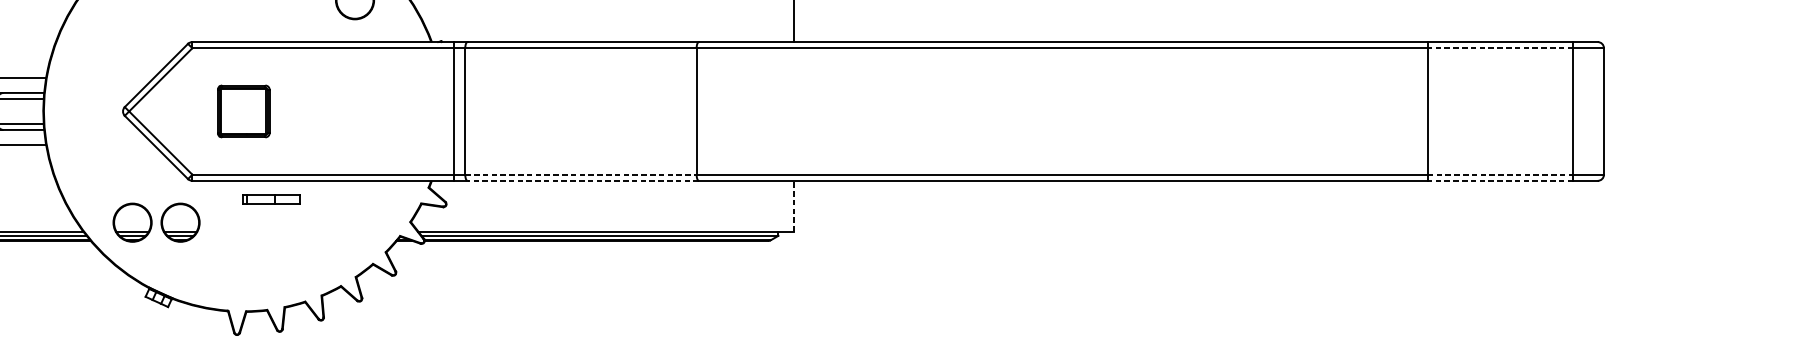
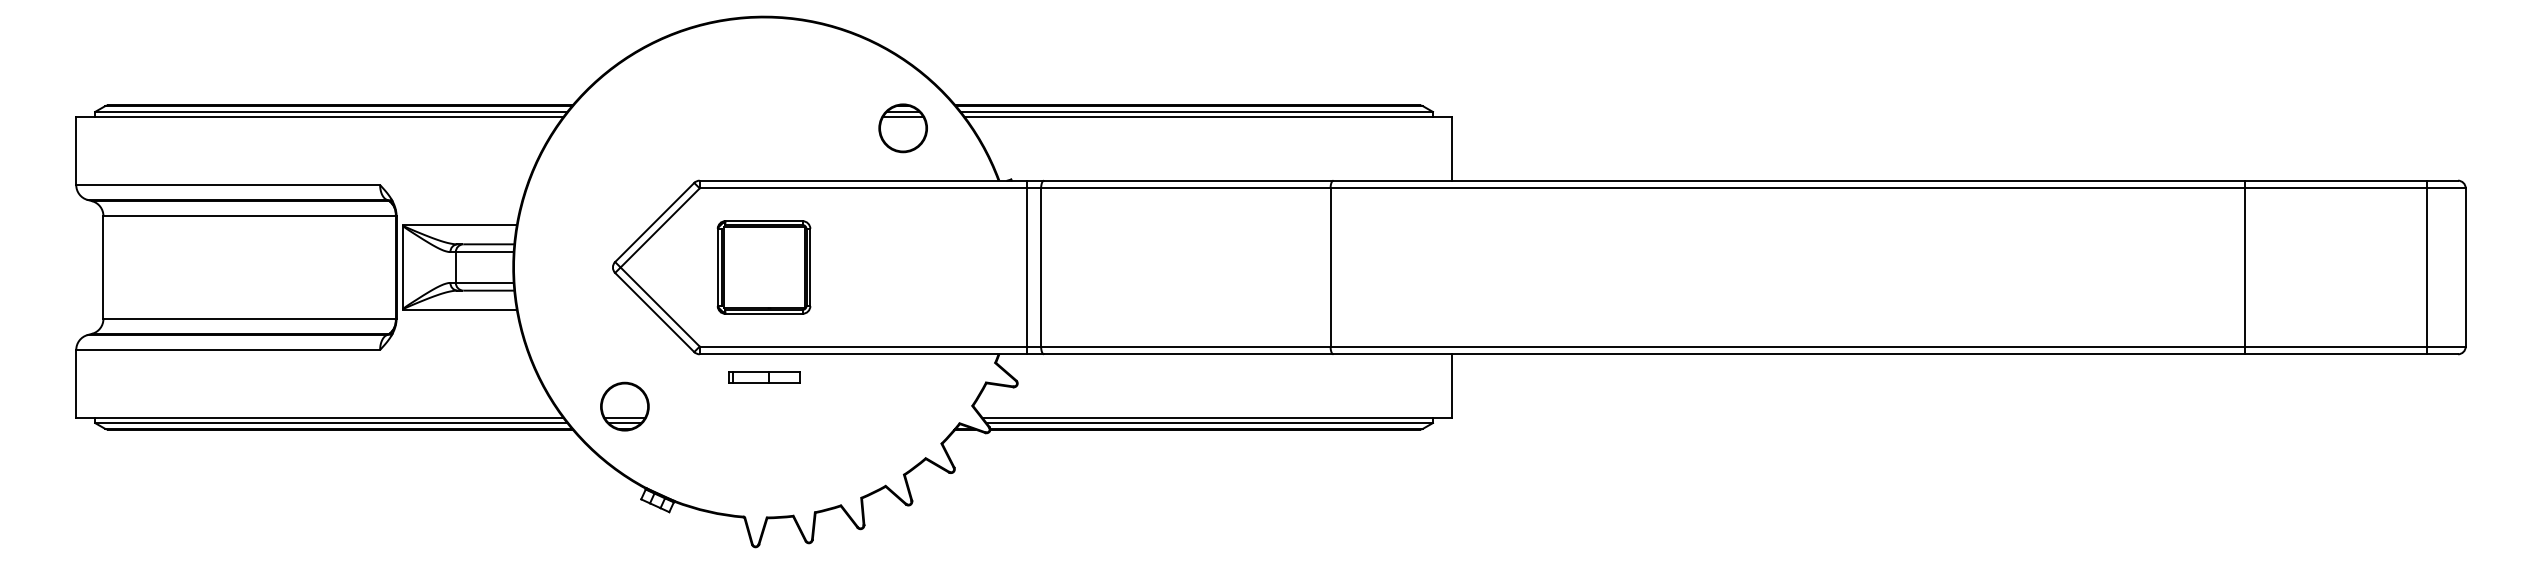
line: (1500, 48) -> (2336, 188), dashed -> solid
part: (243, 111) -> (763, 267), size x1.43
line: (580, 174) -> (1185, 346), dashed -> solid
line: (1500, 174) -> (2336, 346), dashed -> solid
line: (583, 181) -> (1188, 354), dashed -> solid
line: (1500, 181) -> (2336, 354), dashed -> solid
part: (272, 199) -> (764, 377), moved
line: (793, 206) -> (1451, 386), dashed -> solid
part: (180, 222) -> (684, 406), removed

